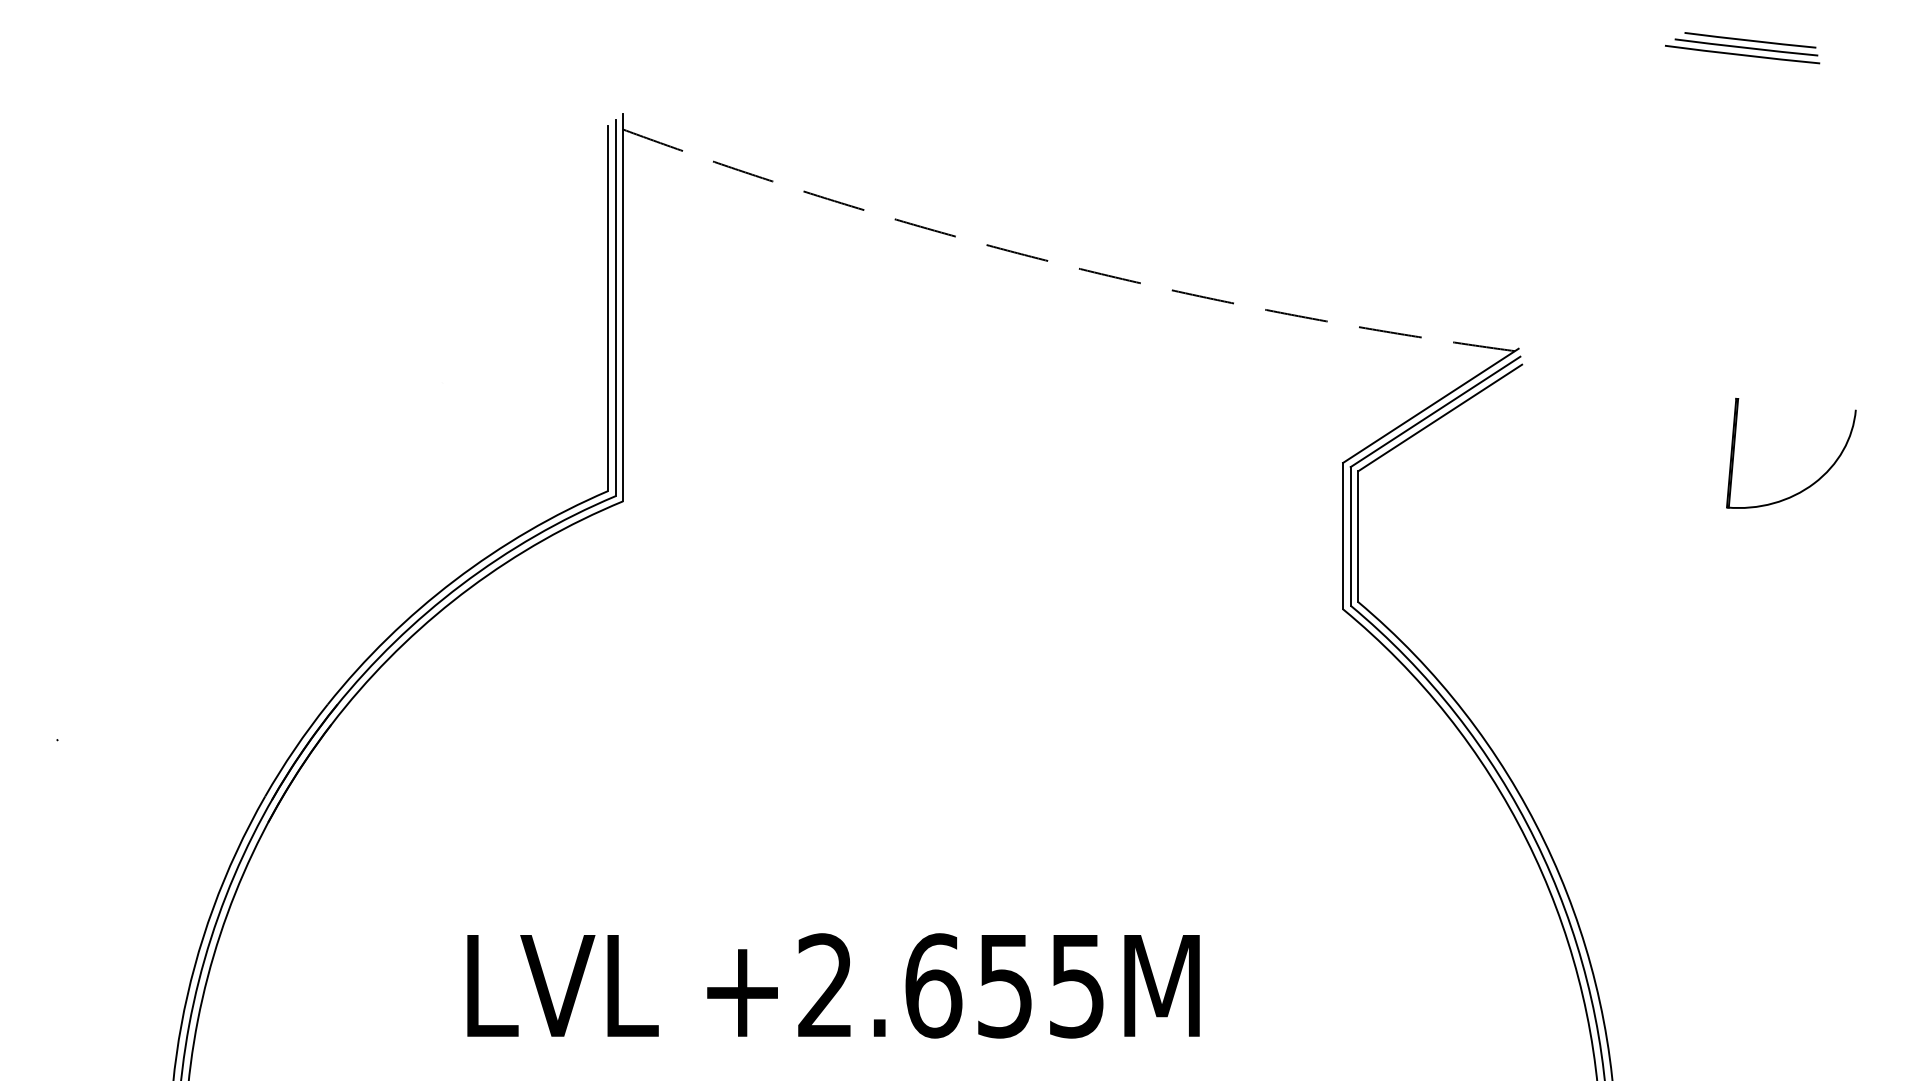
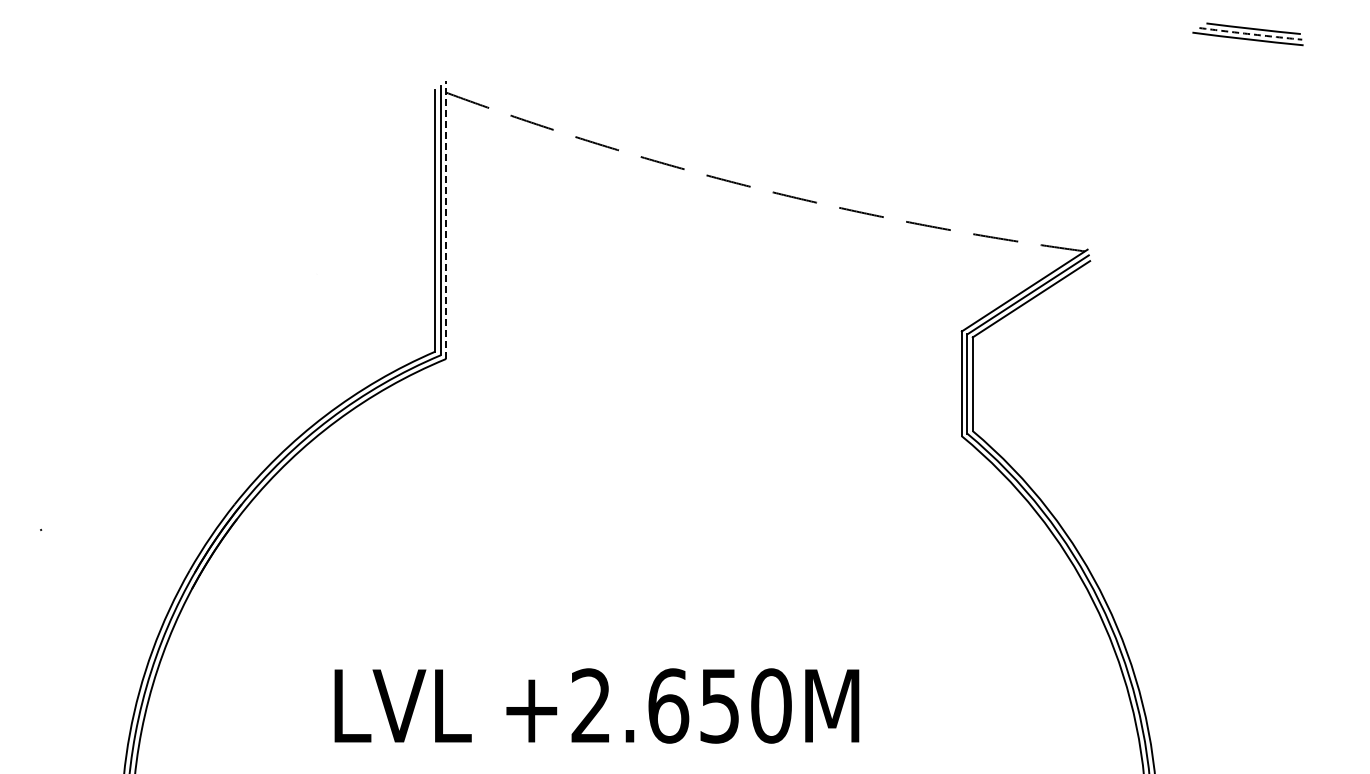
arc: (1746, 48) -> (1250, 34), solid -> dashed
line: (623, 308) -> (446, 220), solid -> dashed
part: (1814, 481) -> (1299, 344), removed
text: (1077, 985) -> (771, 705), +2.655M -> +2.650M

